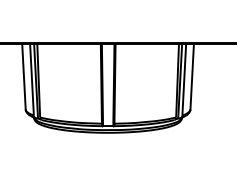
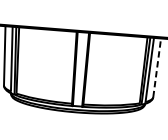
line: (192, 77) -> (157, 68), solid -> dashed

